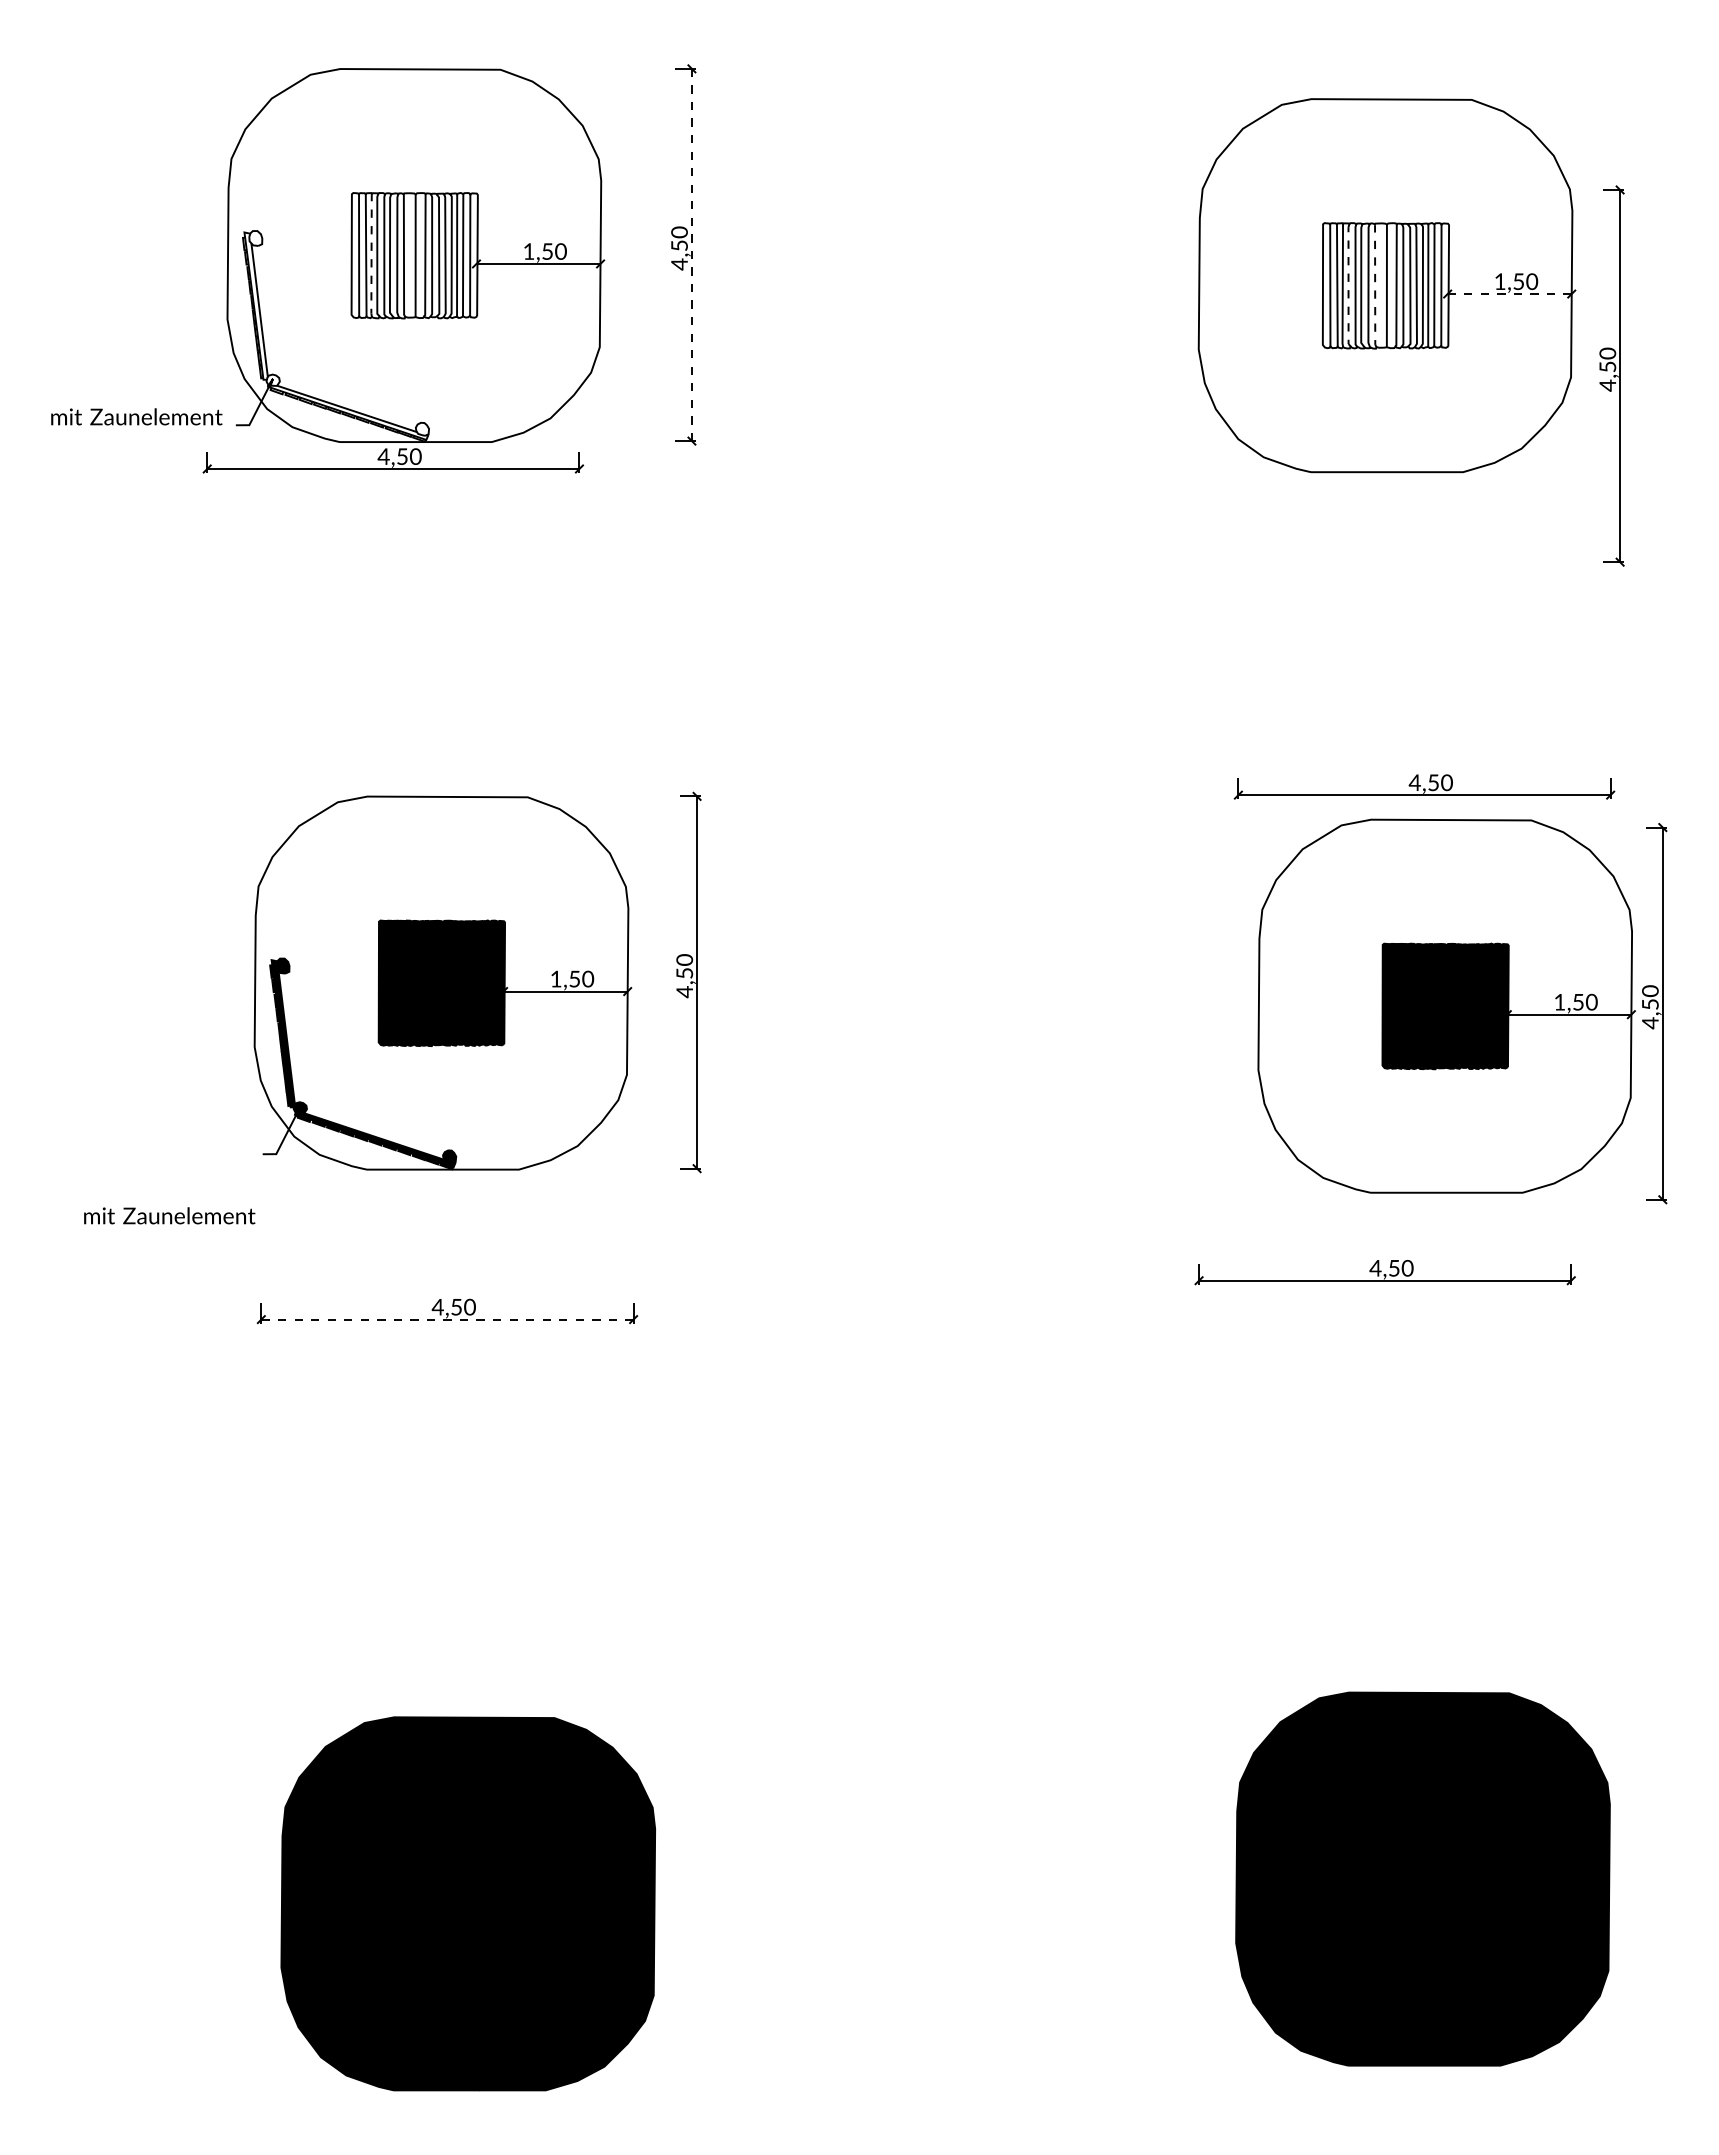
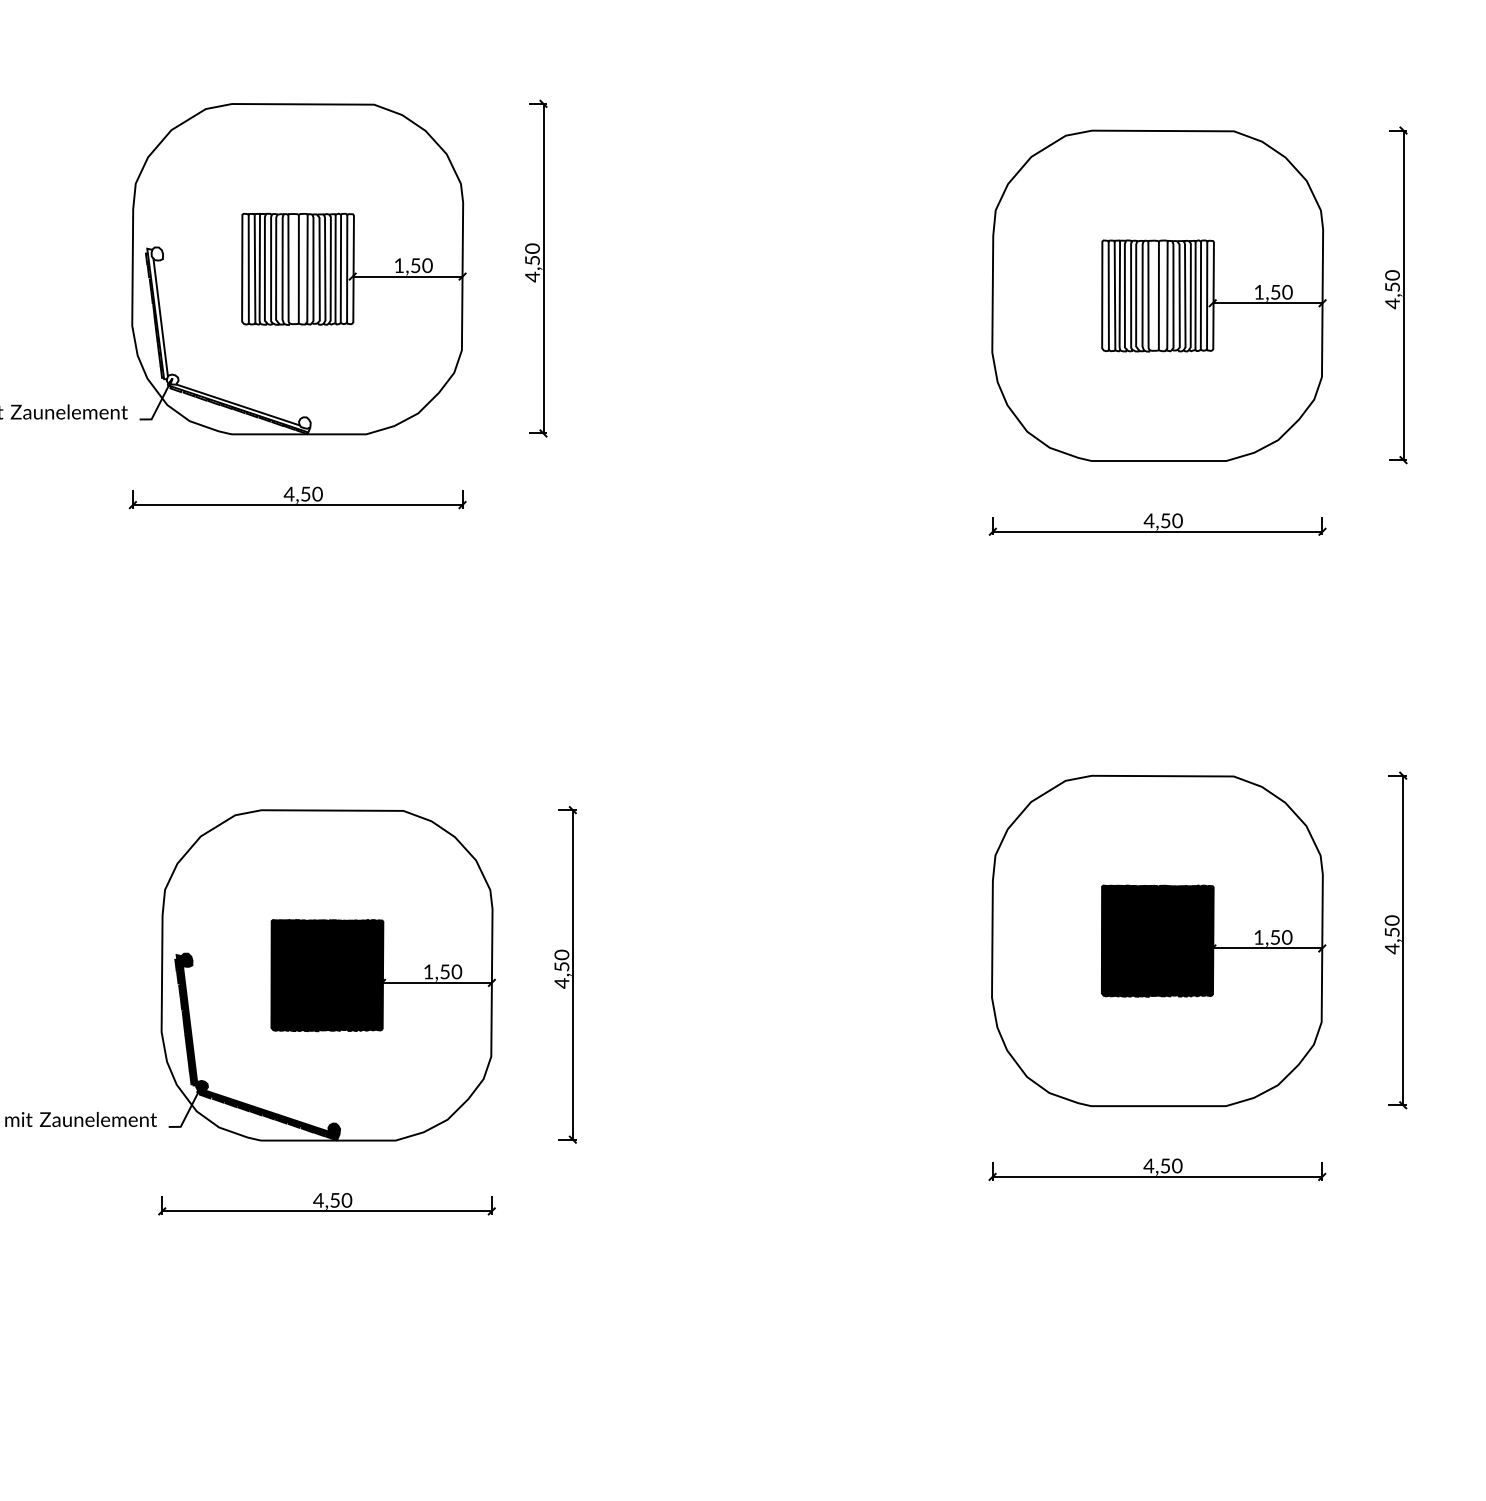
line: (691, 254) -> (543, 268), dashed -> solid
line: (371, 255) -> (259, 269), dashed -> solid
line: (1348, 286) -> (1124, 296), dashed -> solid
line: (1375, 286) -> (1148, 296), dashed -> solid
line: (1510, 294) -> (1268, 303), dashed -> solid
part: (1611, 375) -> (1395, 294), moved
part: (393, 460) -> (297, 497), moved
part: (1424, 786) -> (1157, 524), moved
part: (442, 982) -> (327, 974), moved
part: (688, 982) -> (565, 974), moved
part: (1446, 1005) -> (1158, 940), moved
line: (448, 1319) -> (327, 1211), dashed -> solid

